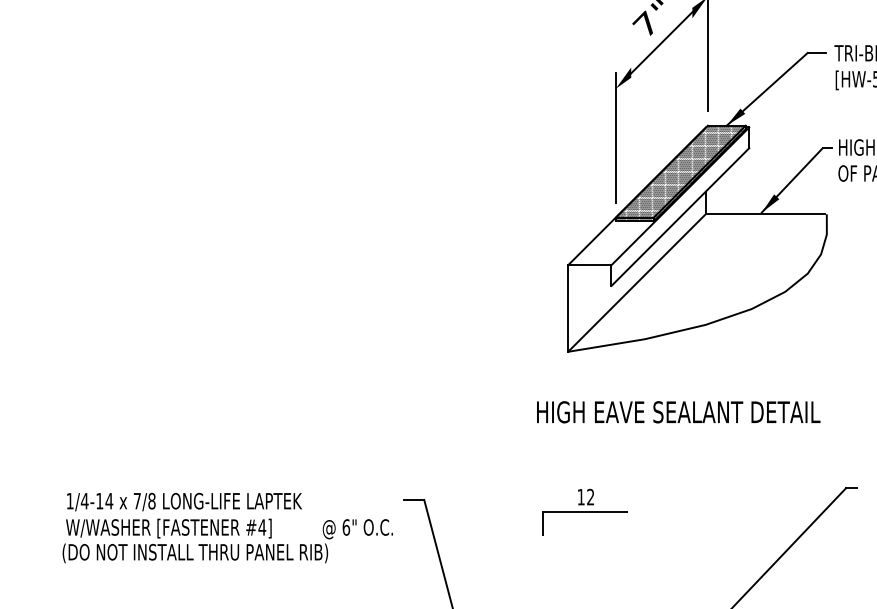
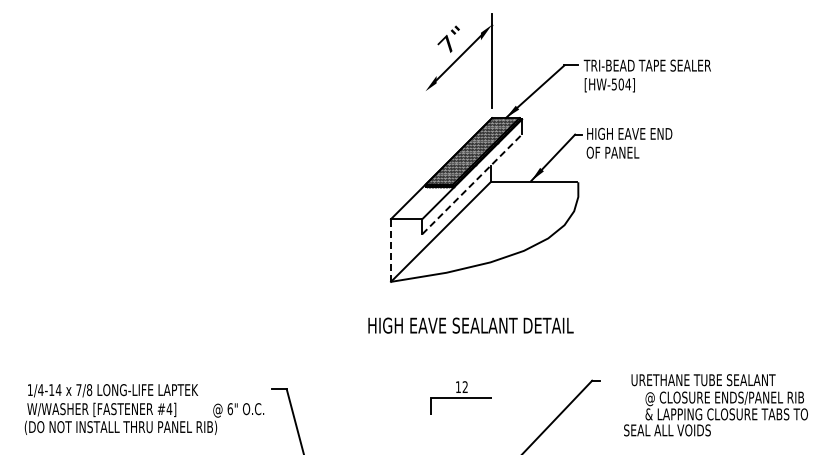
line: (615, 138) -> (425, 127), removed
line: (680, 217) -> (472, 184), solid -> dashed
line: (567, 308) -> (390, 250), solid -> dashed
part: (584, 511) -> (460, 397), moved

